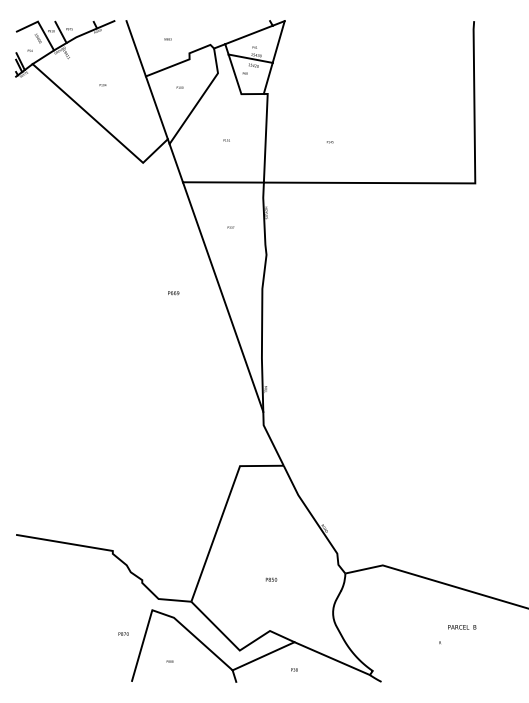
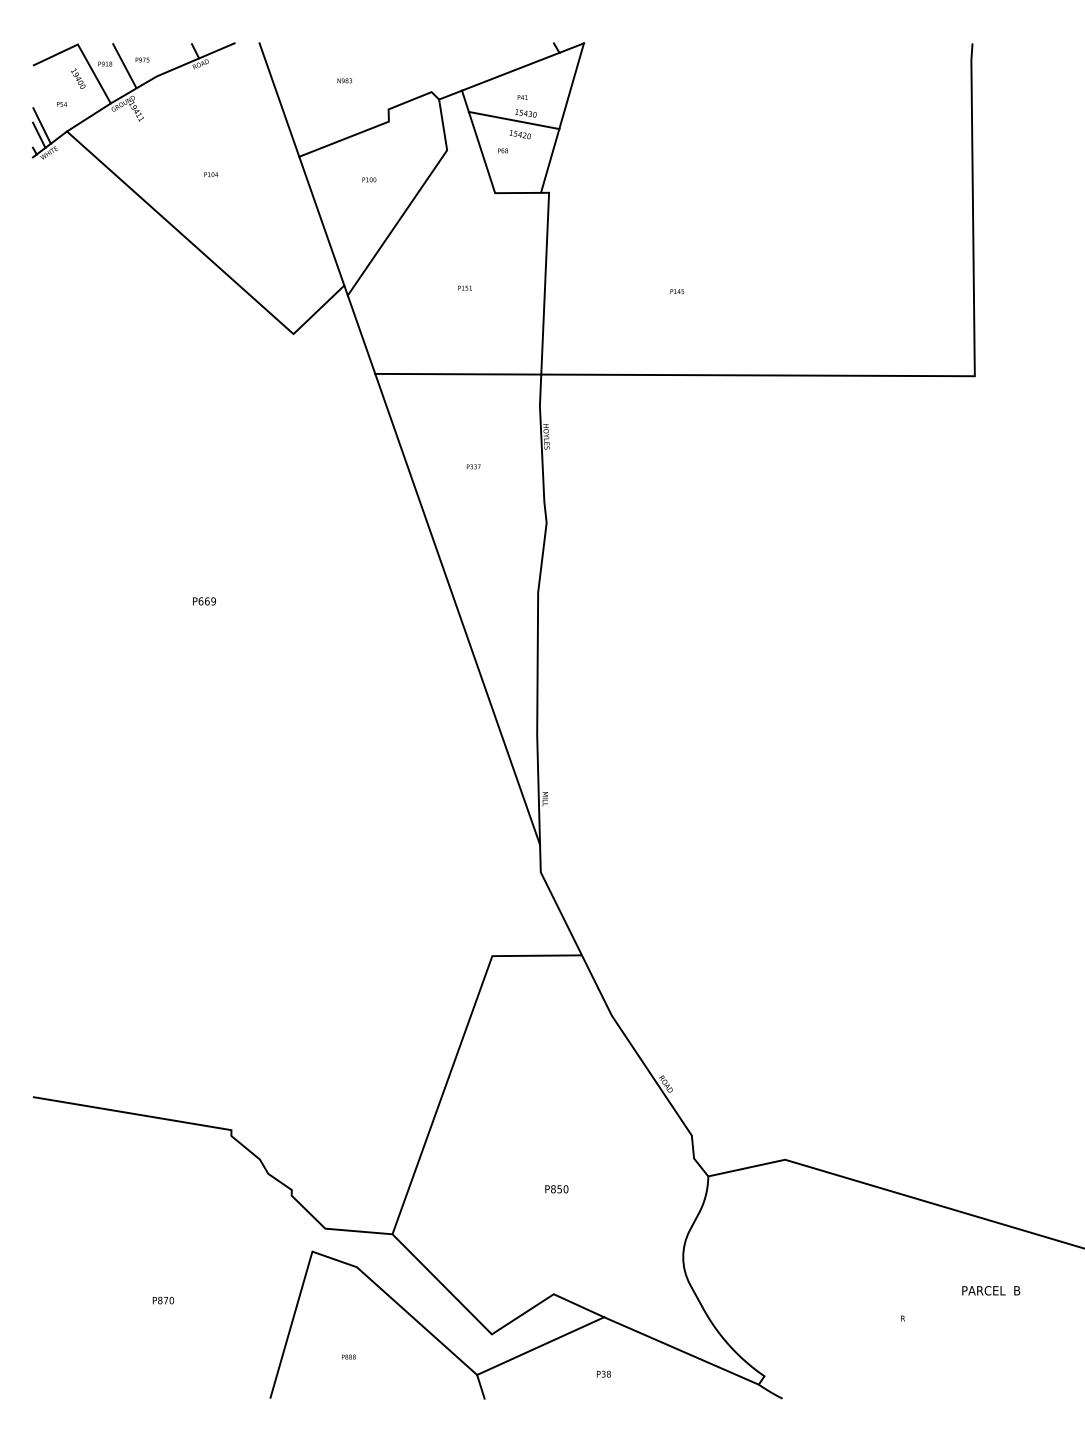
text: (173, 293) -> (204, 602), moved
text: (462, 627) -> (991, 1291), moved
text: (123, 633) -> (163, 1299), moved

